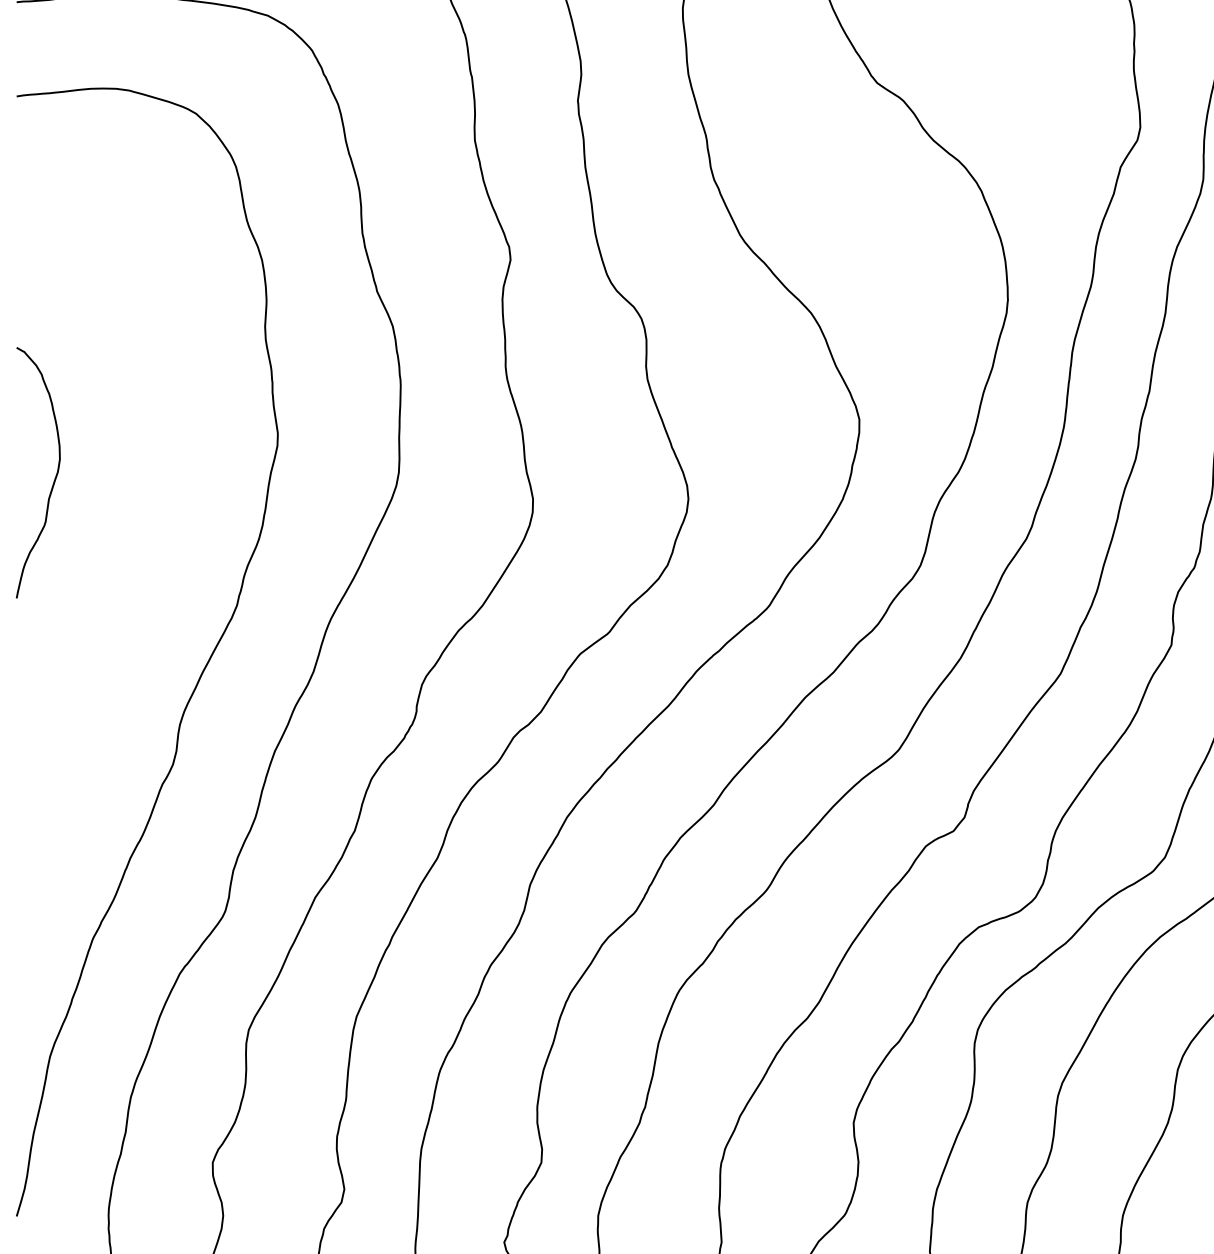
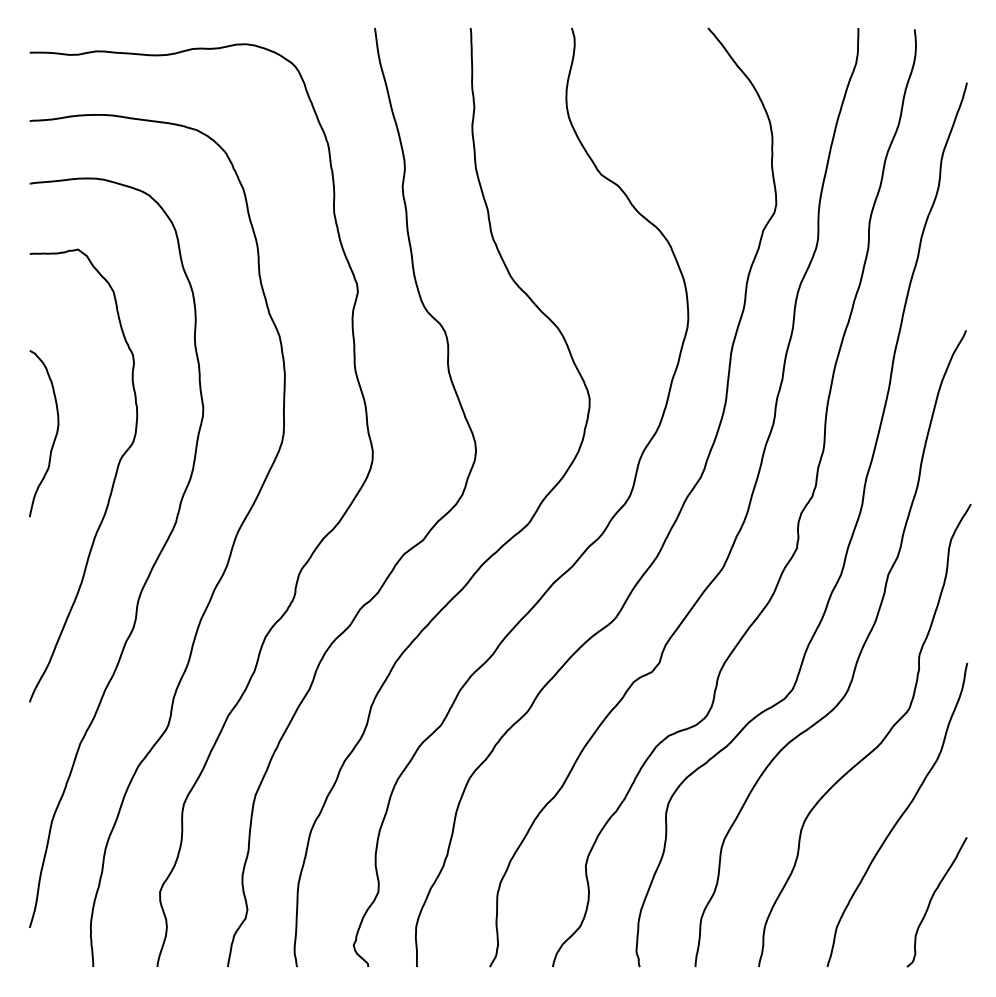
curve: (141, 546) -> (112, 482), added

